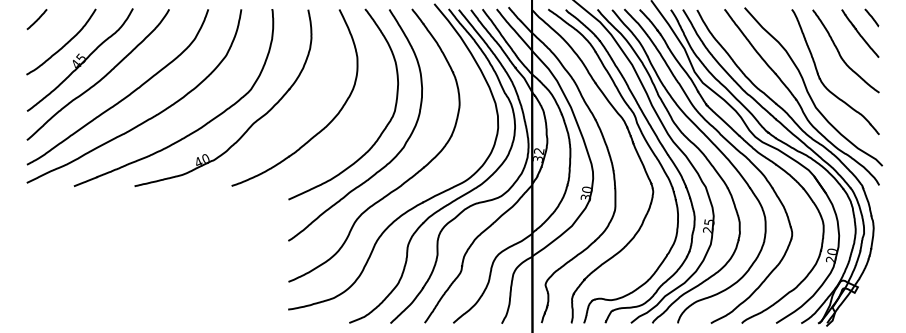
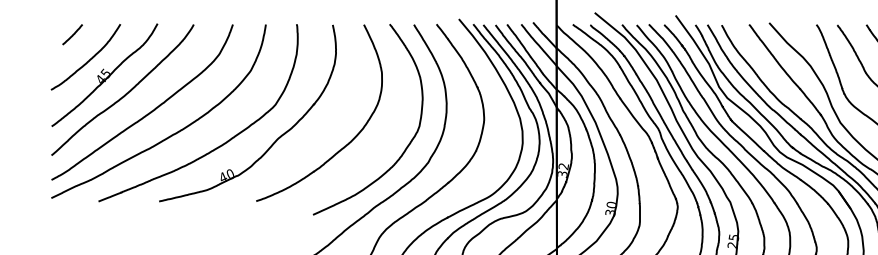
line: (36, 19) -> (72, 34), moved

